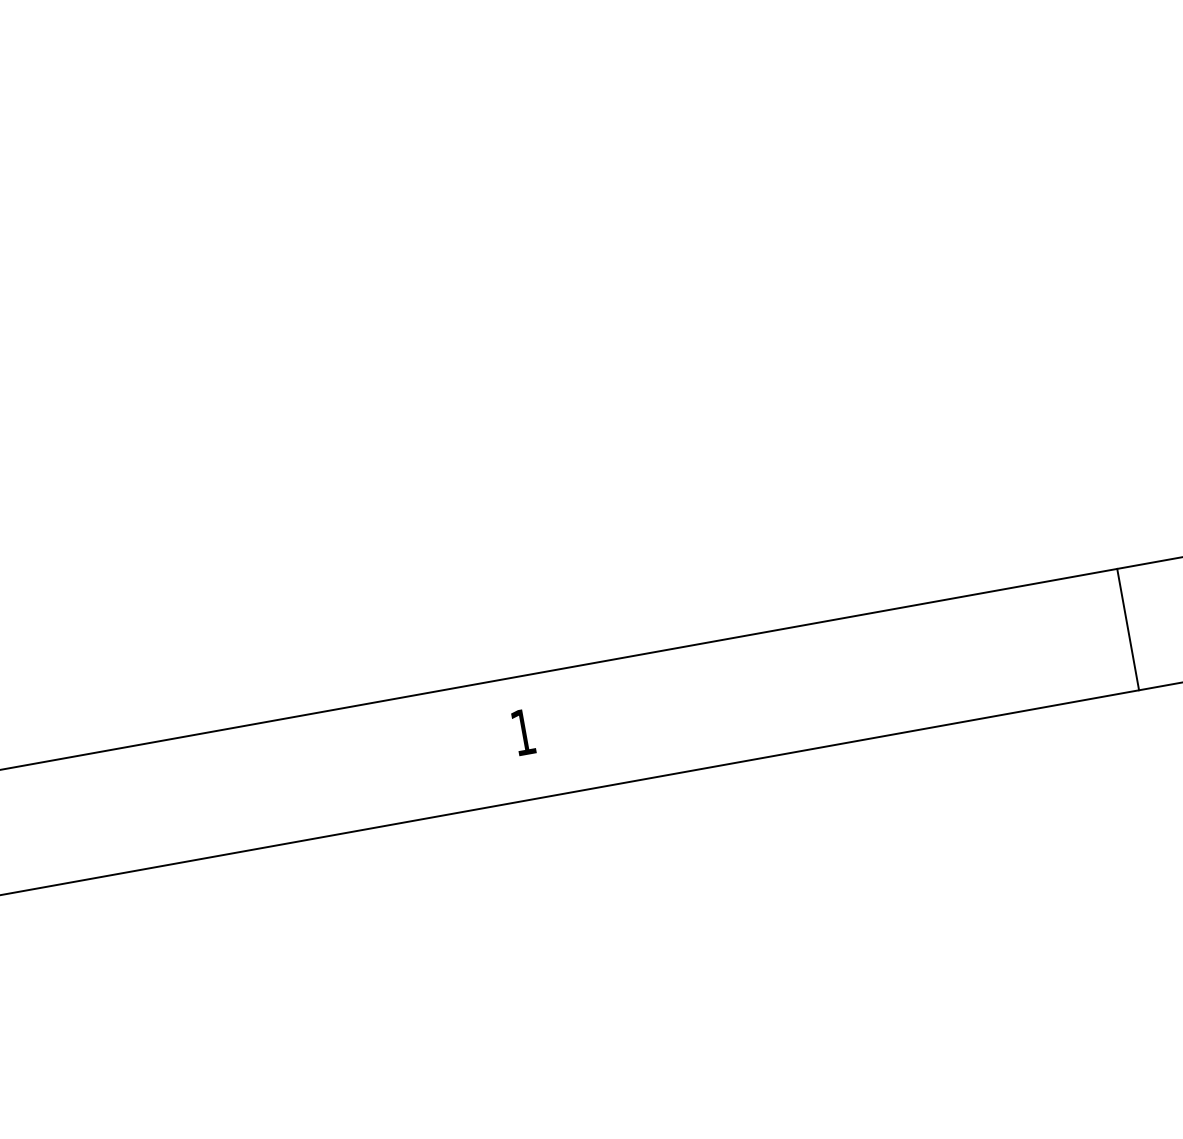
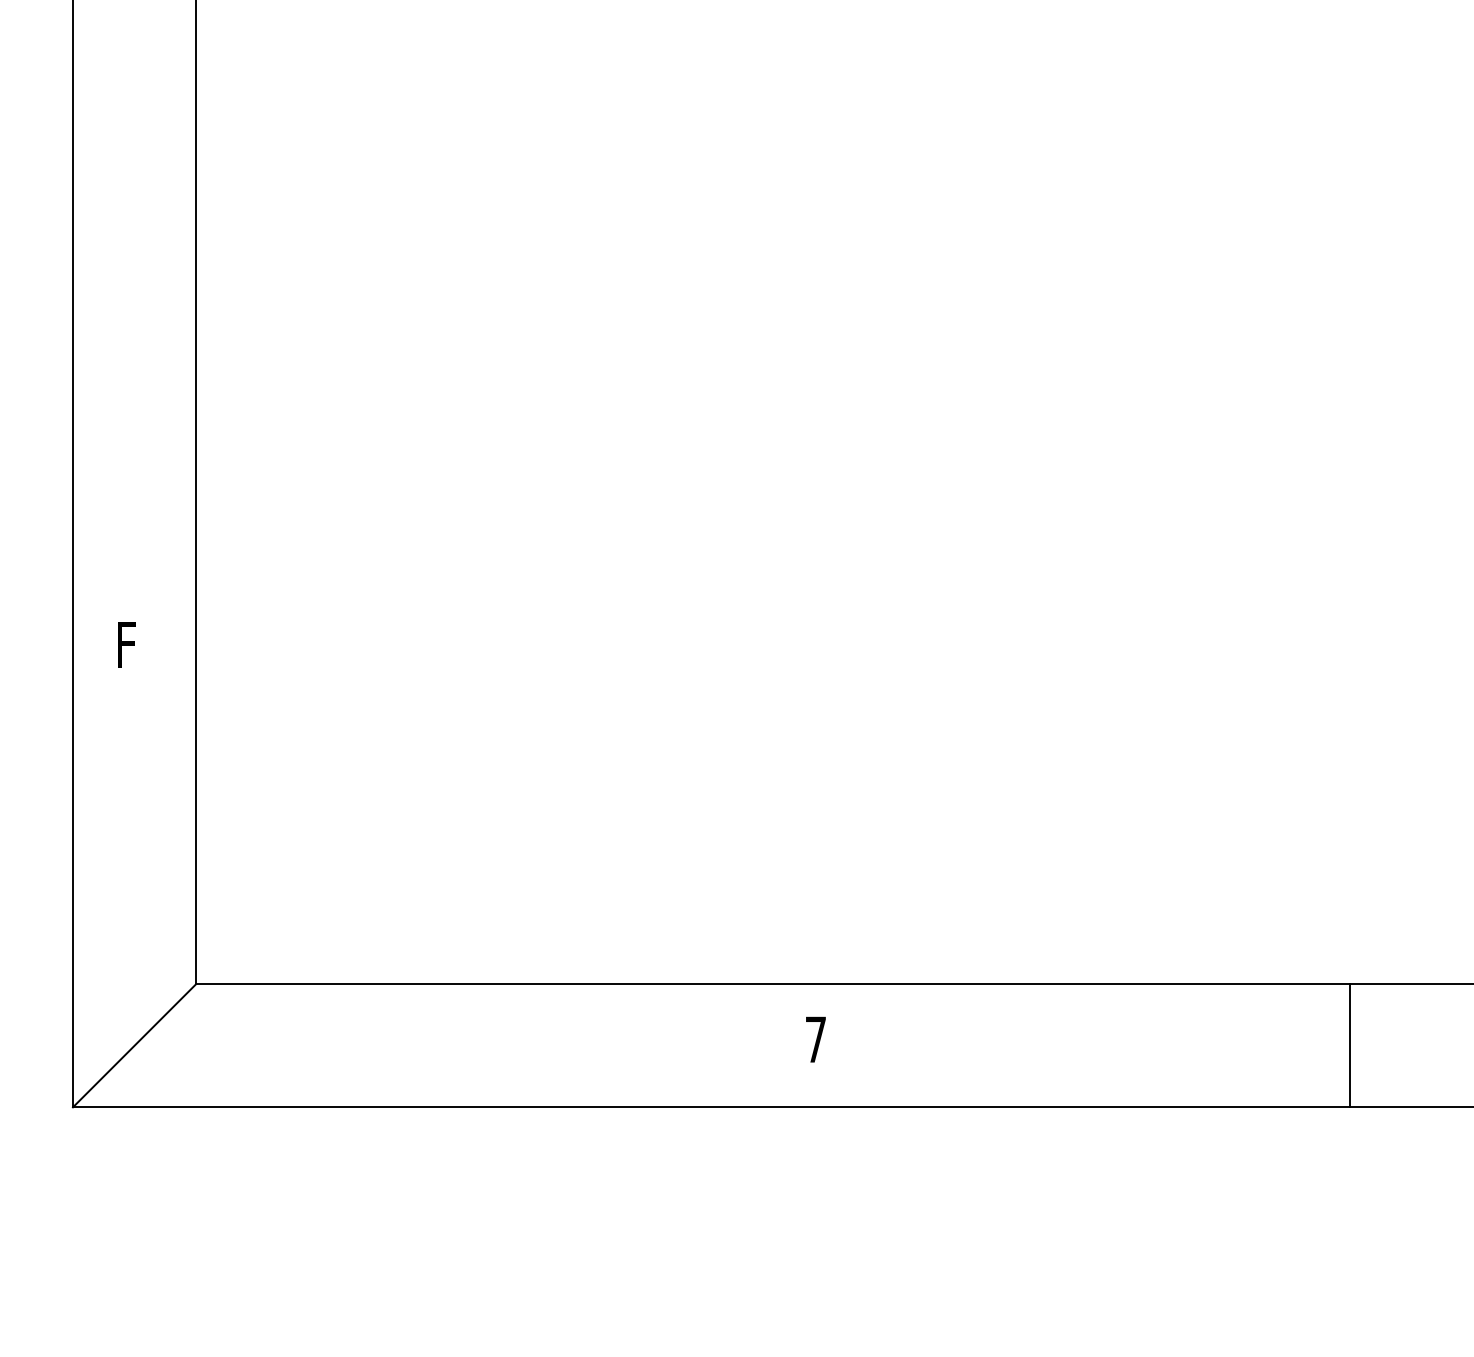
line: (1128, 629) -> (1350, 1045), moved
text: (522, 732) -> (815, 1039), 1 -> 7

